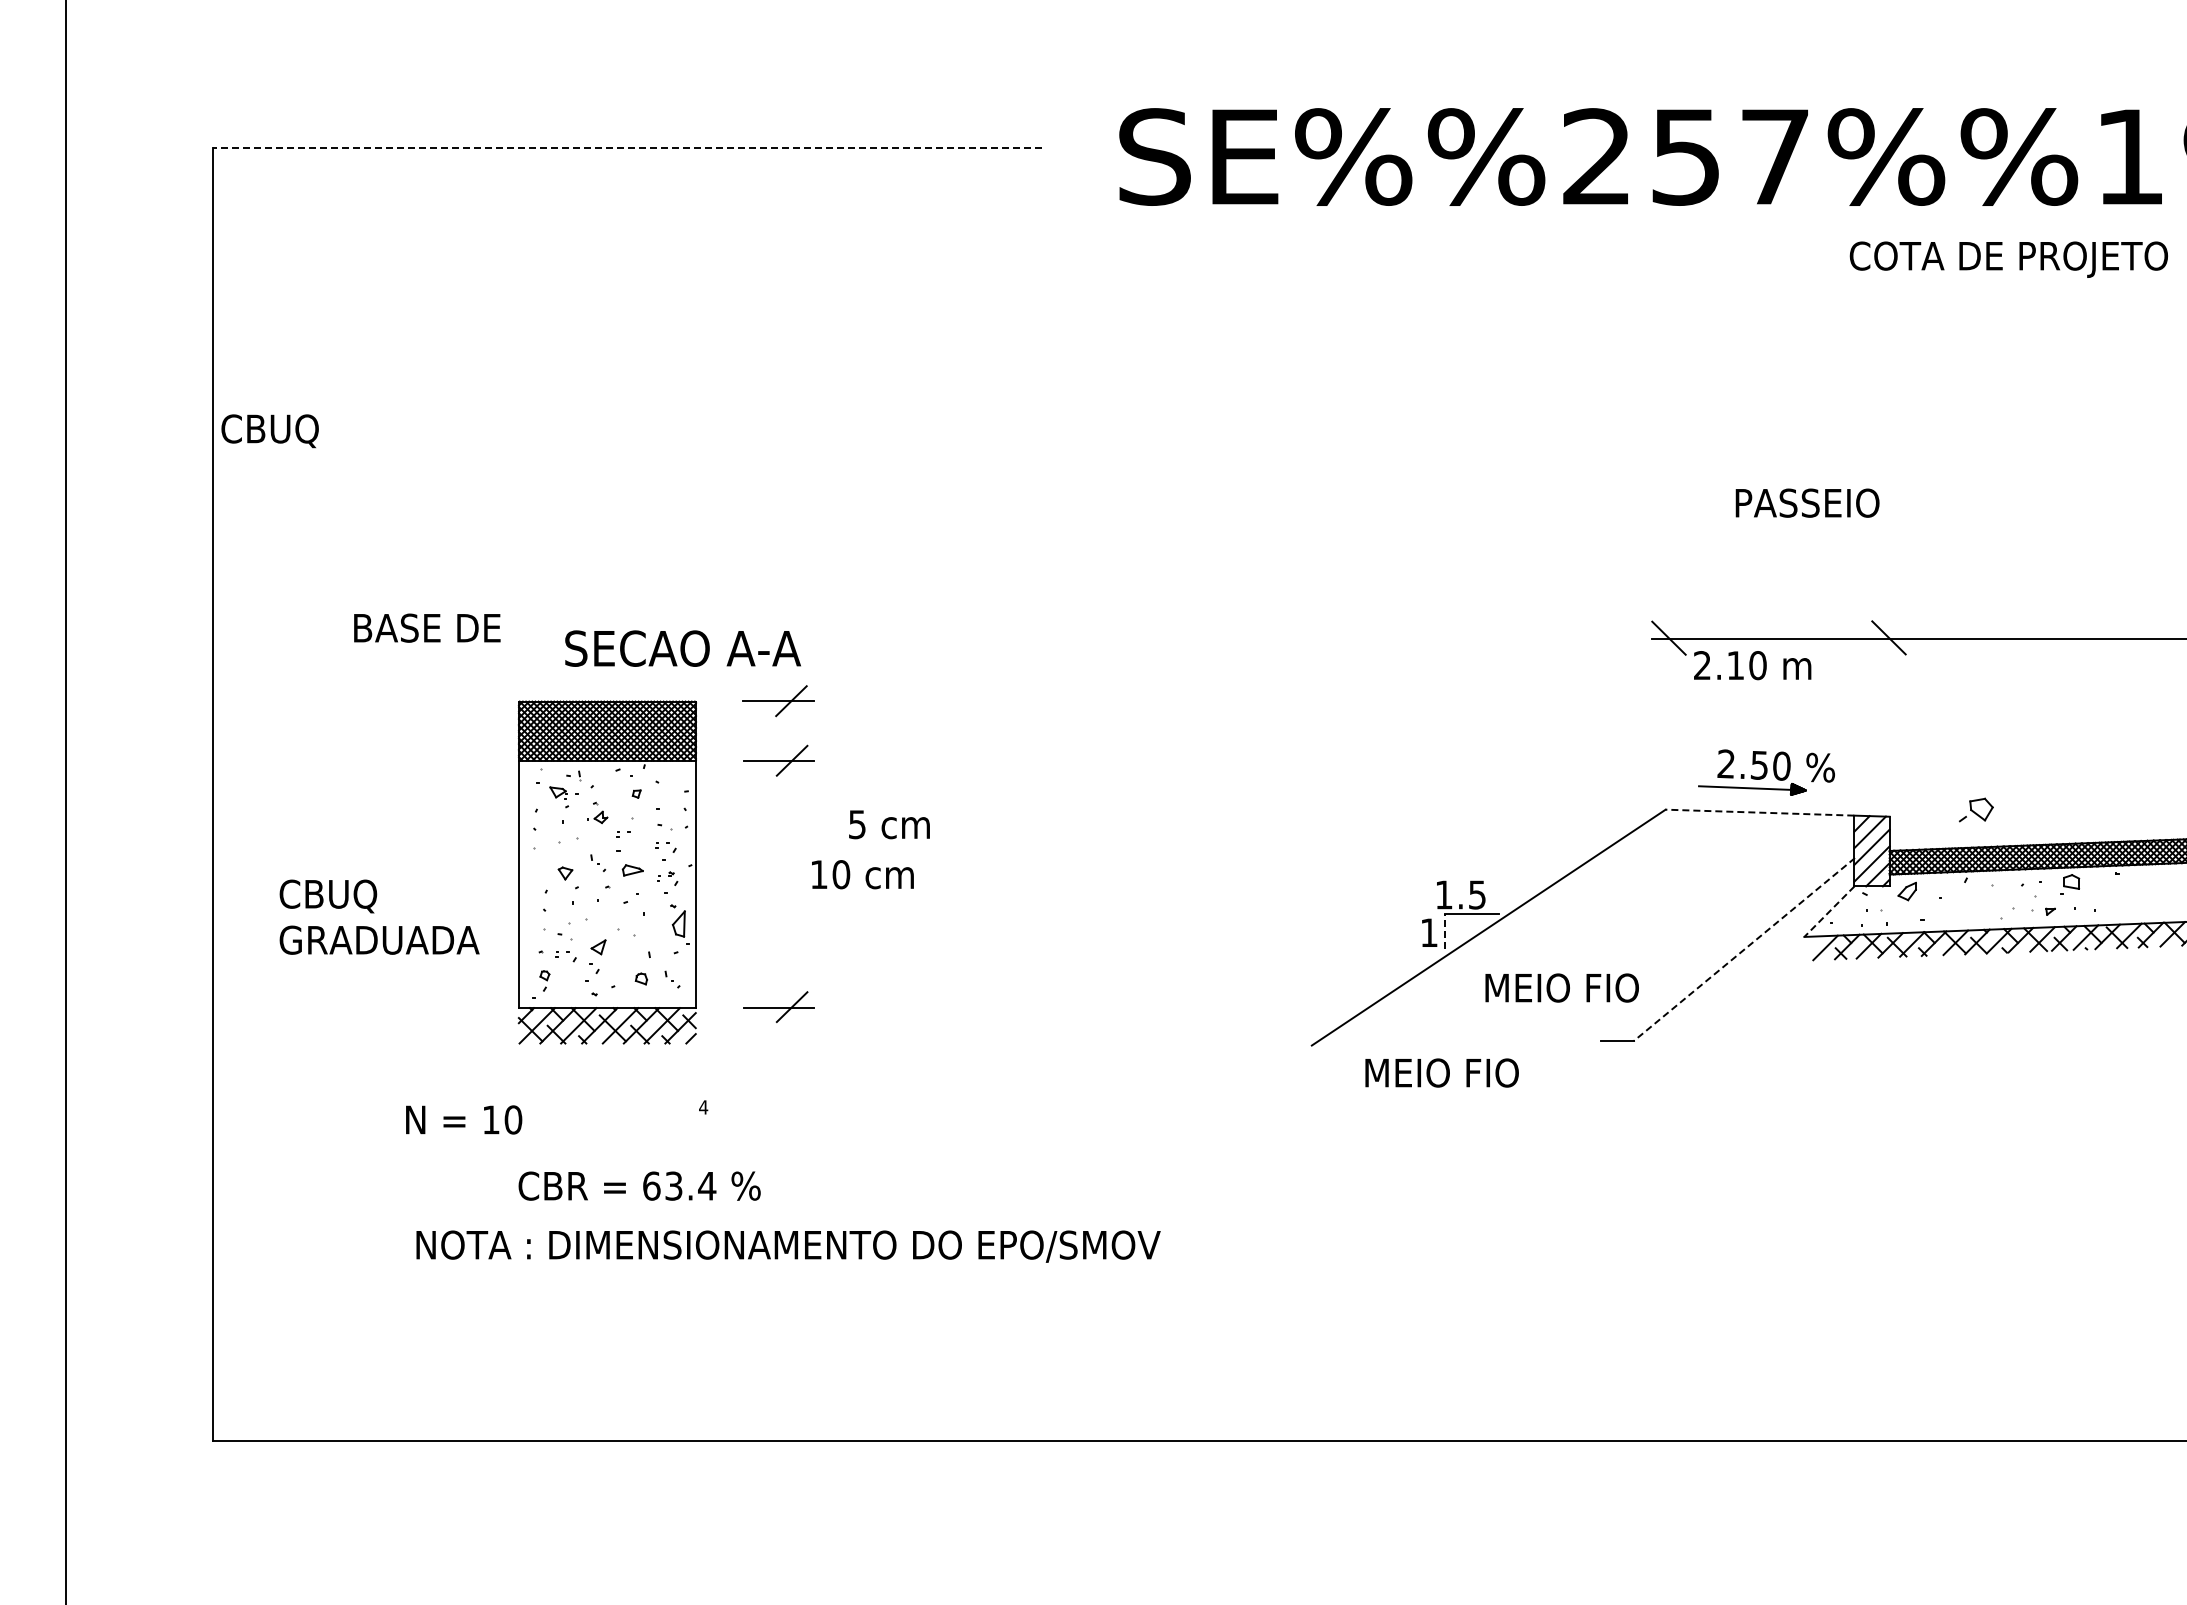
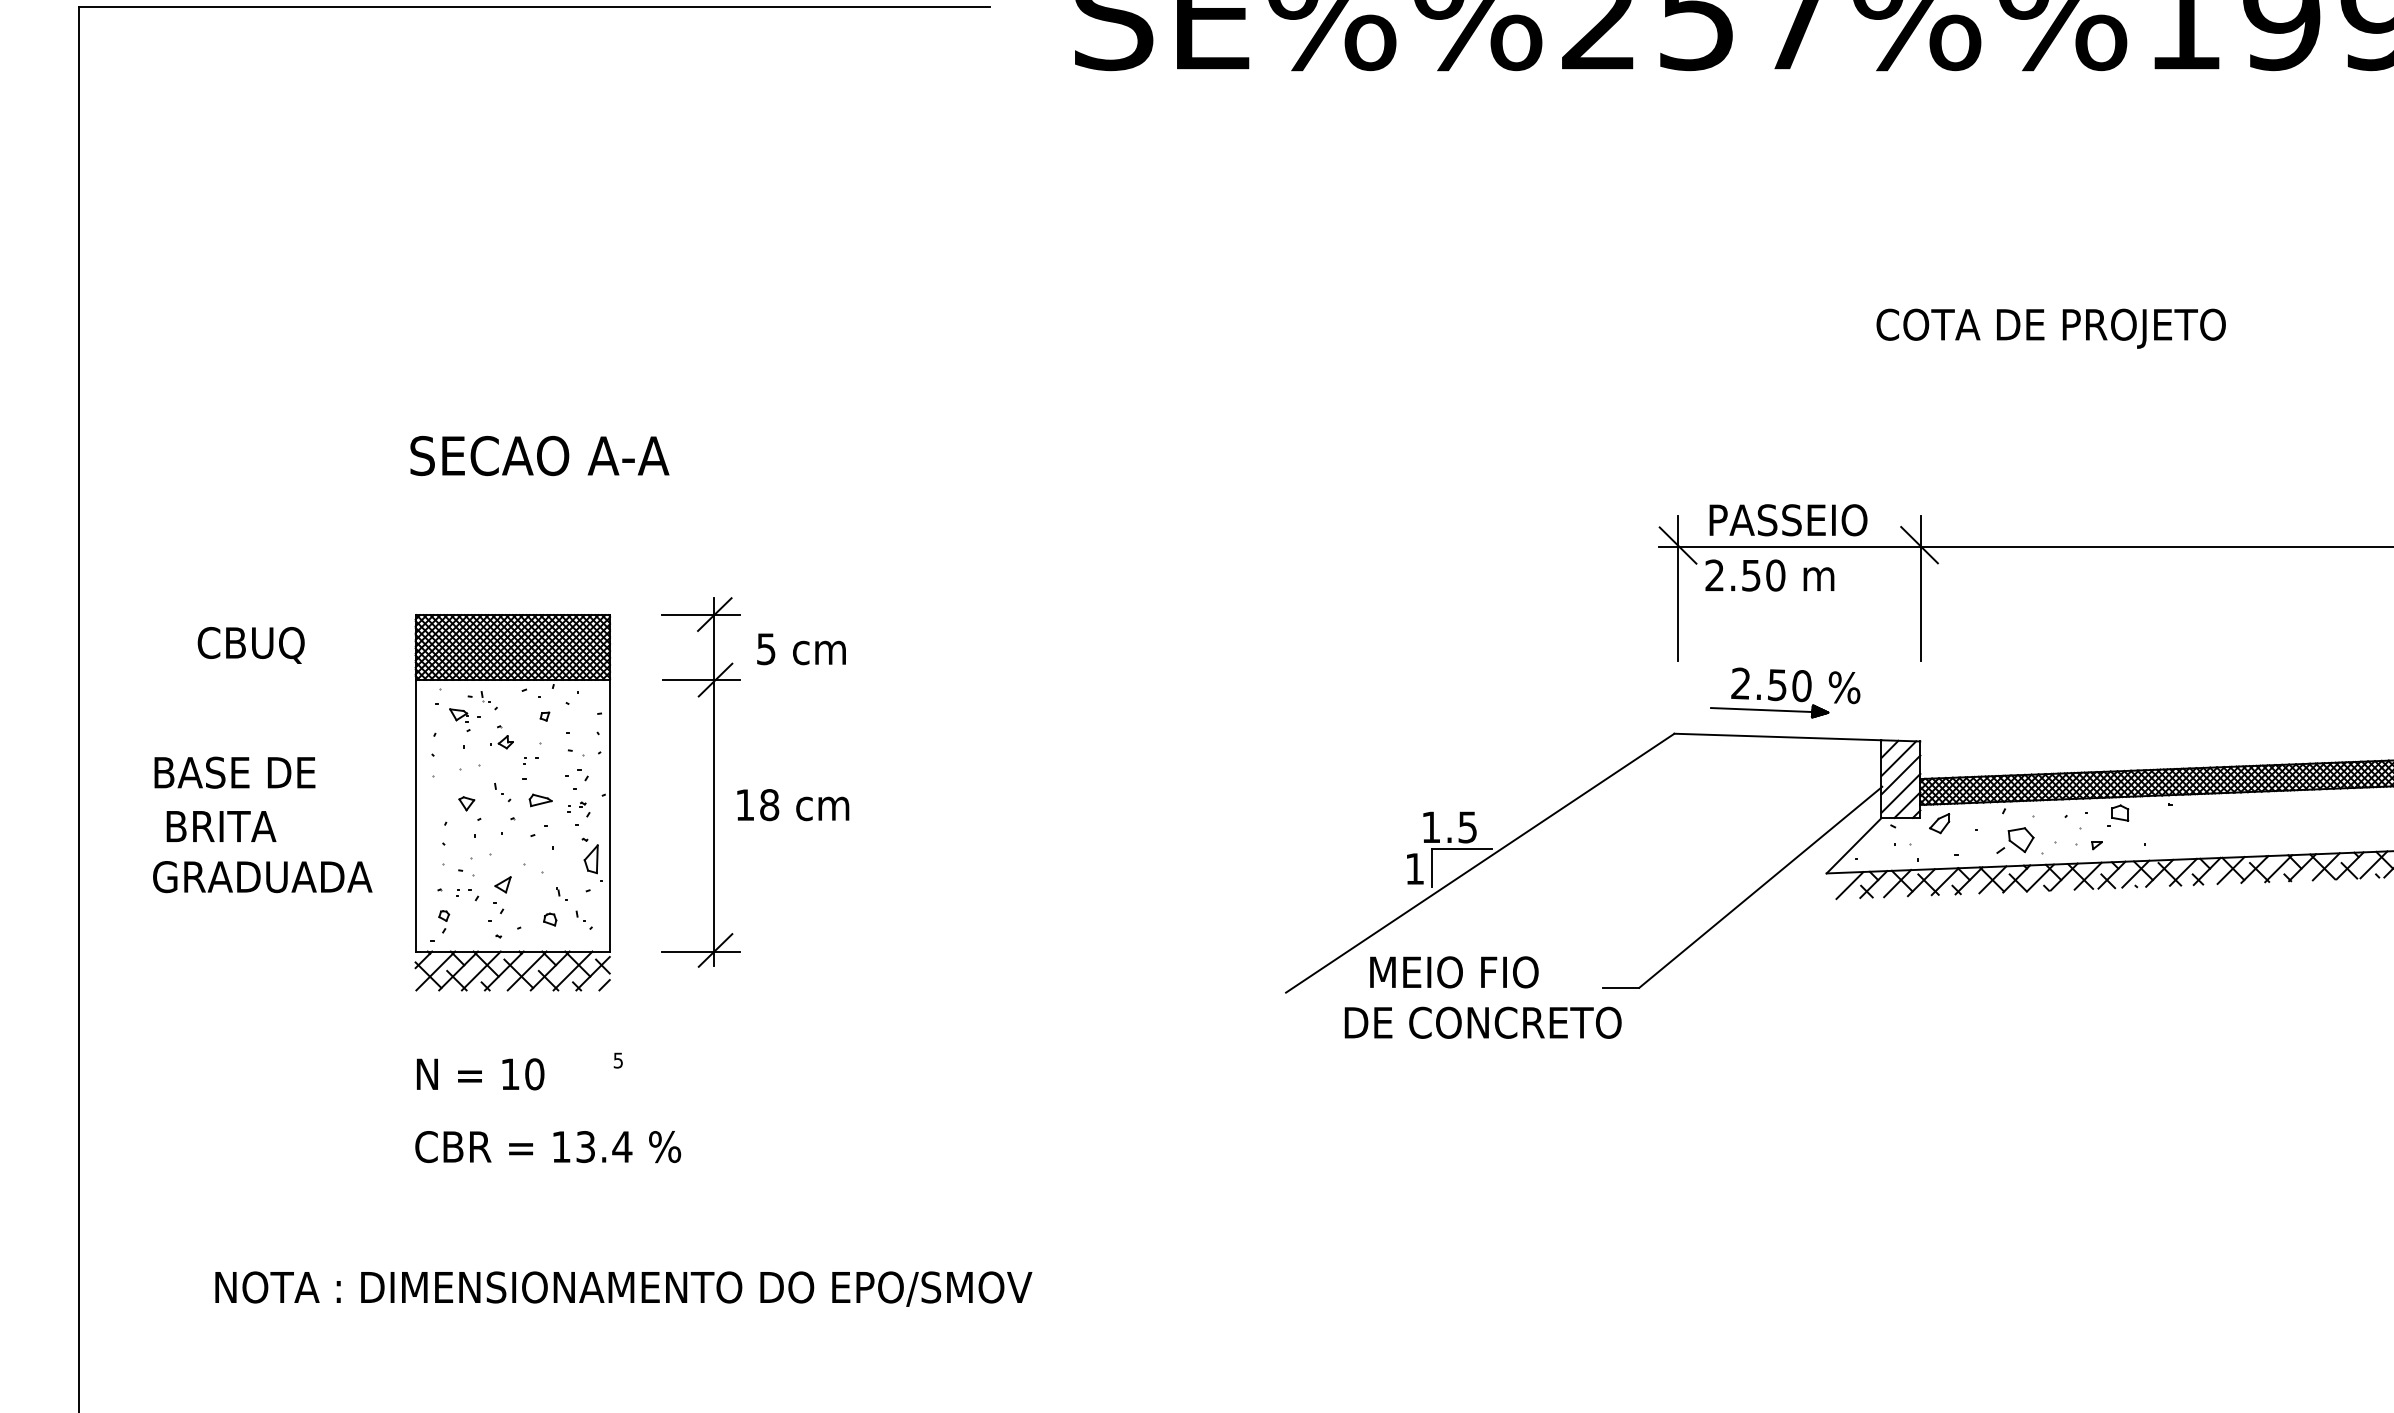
line: (627, 148) -> (534, 7), dashed -> solid
text: (2008, 259) -> (2050, 328), moved
text: (269, 431) -> (250, 645), moved
text: (1807, 502) -> (1788, 519), moved
text: (427, 627) -> (235, 771), moved
text: (682, 648) -> (539, 455), moved
text: (1735, 665) -> (1751, 575), 2.10 -> 2.50
line: (1669, 677) -> (1678, 588), added
line: (1890, 677) -> (1921, 588), added
part: (1976, 809) -> (2015, 840), moved
line: (1759, 812) -> (1777, 736), dashed -> solid
text: (889, 824) -> (801, 649), moved
line: (790, 853) -> (713, 781), added
text: (841, 874) -> (769, 804), 10 -> 18
text: (335, 896) -> (214, 829), CBUQ -> BRITA
line: (1829, 911) -> (1854, 845), dashed -> solid
line: (1445, 931) -> (1432, 867), dashed -> solid
line: (1744, 949) -> (1760, 887), dashed -> solid
text: (1561, 987) -> (1453, 971), moved
text: (1492, 1072) -> (1484, 1022), MEIO FIO -> DE CONCRETO
text: (703, 1107) -> (618, 1060), 4 -> 5
text: (464, 1119) -> (481, 1073), moved
text: (651, 1185) -> (561, 1146), 63.4 -> 13.4
text: (788, 1246) -> (623, 1288), moved

